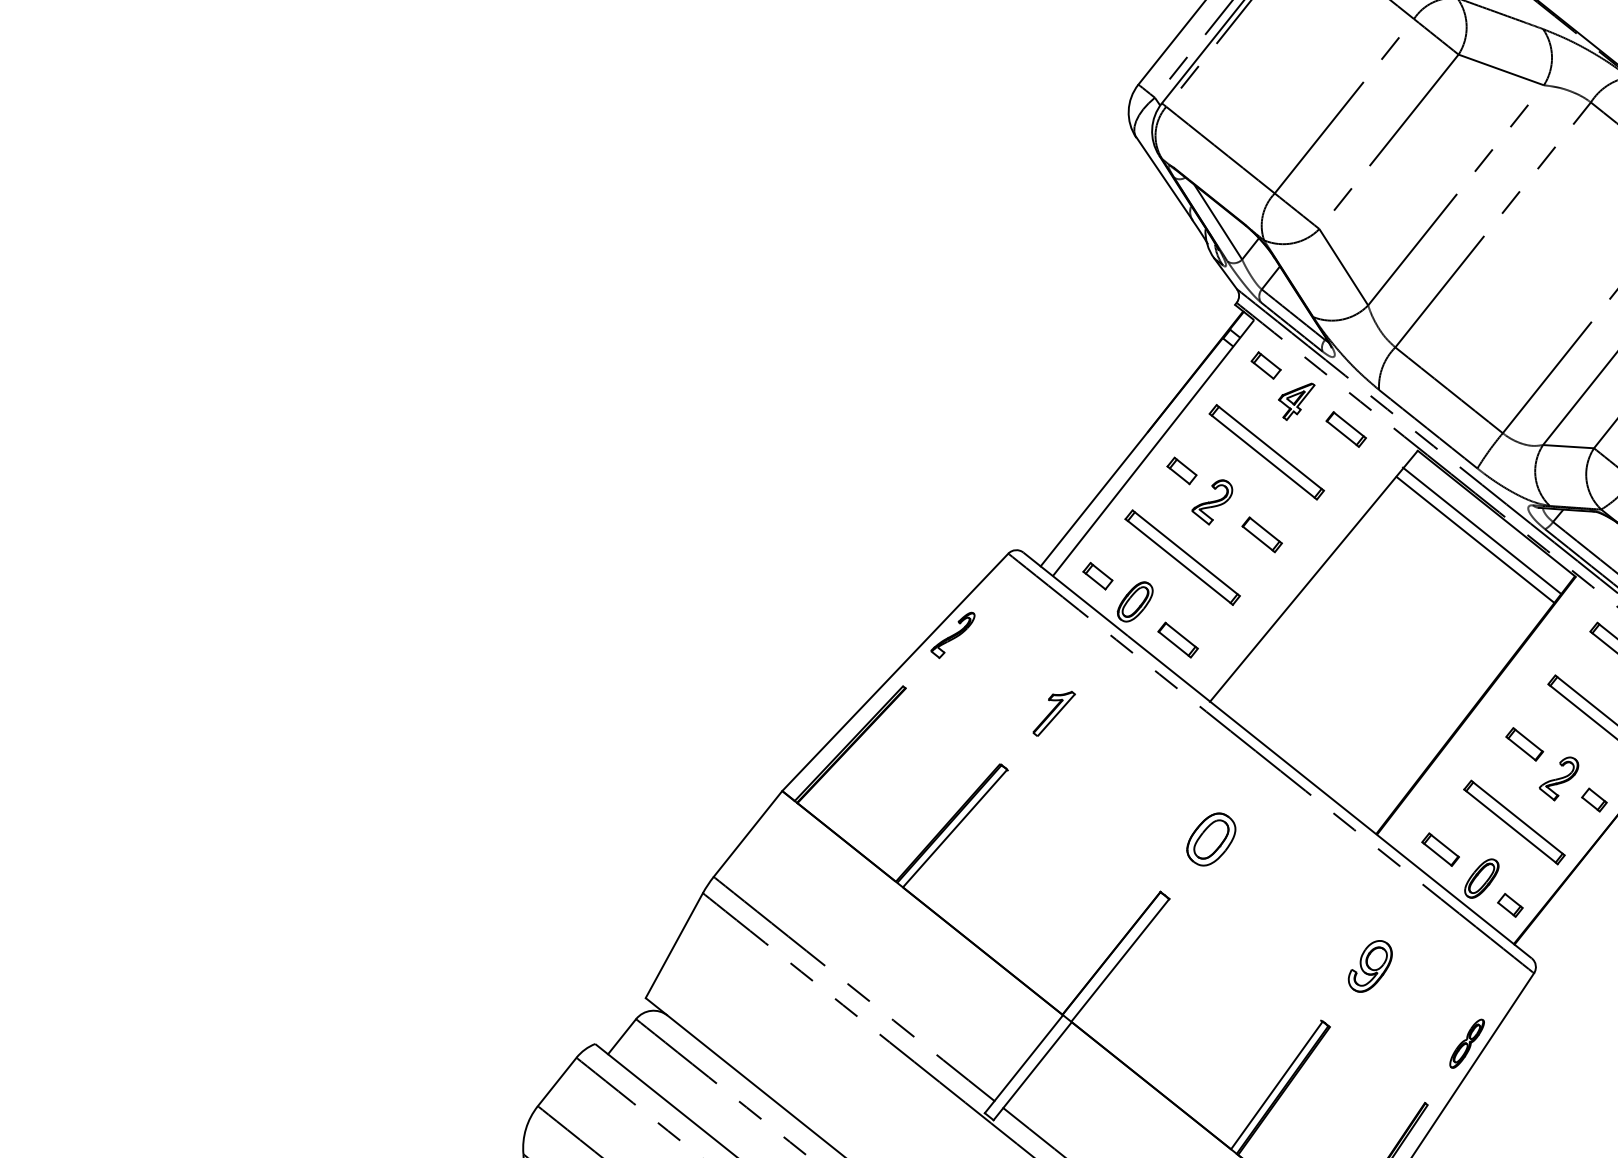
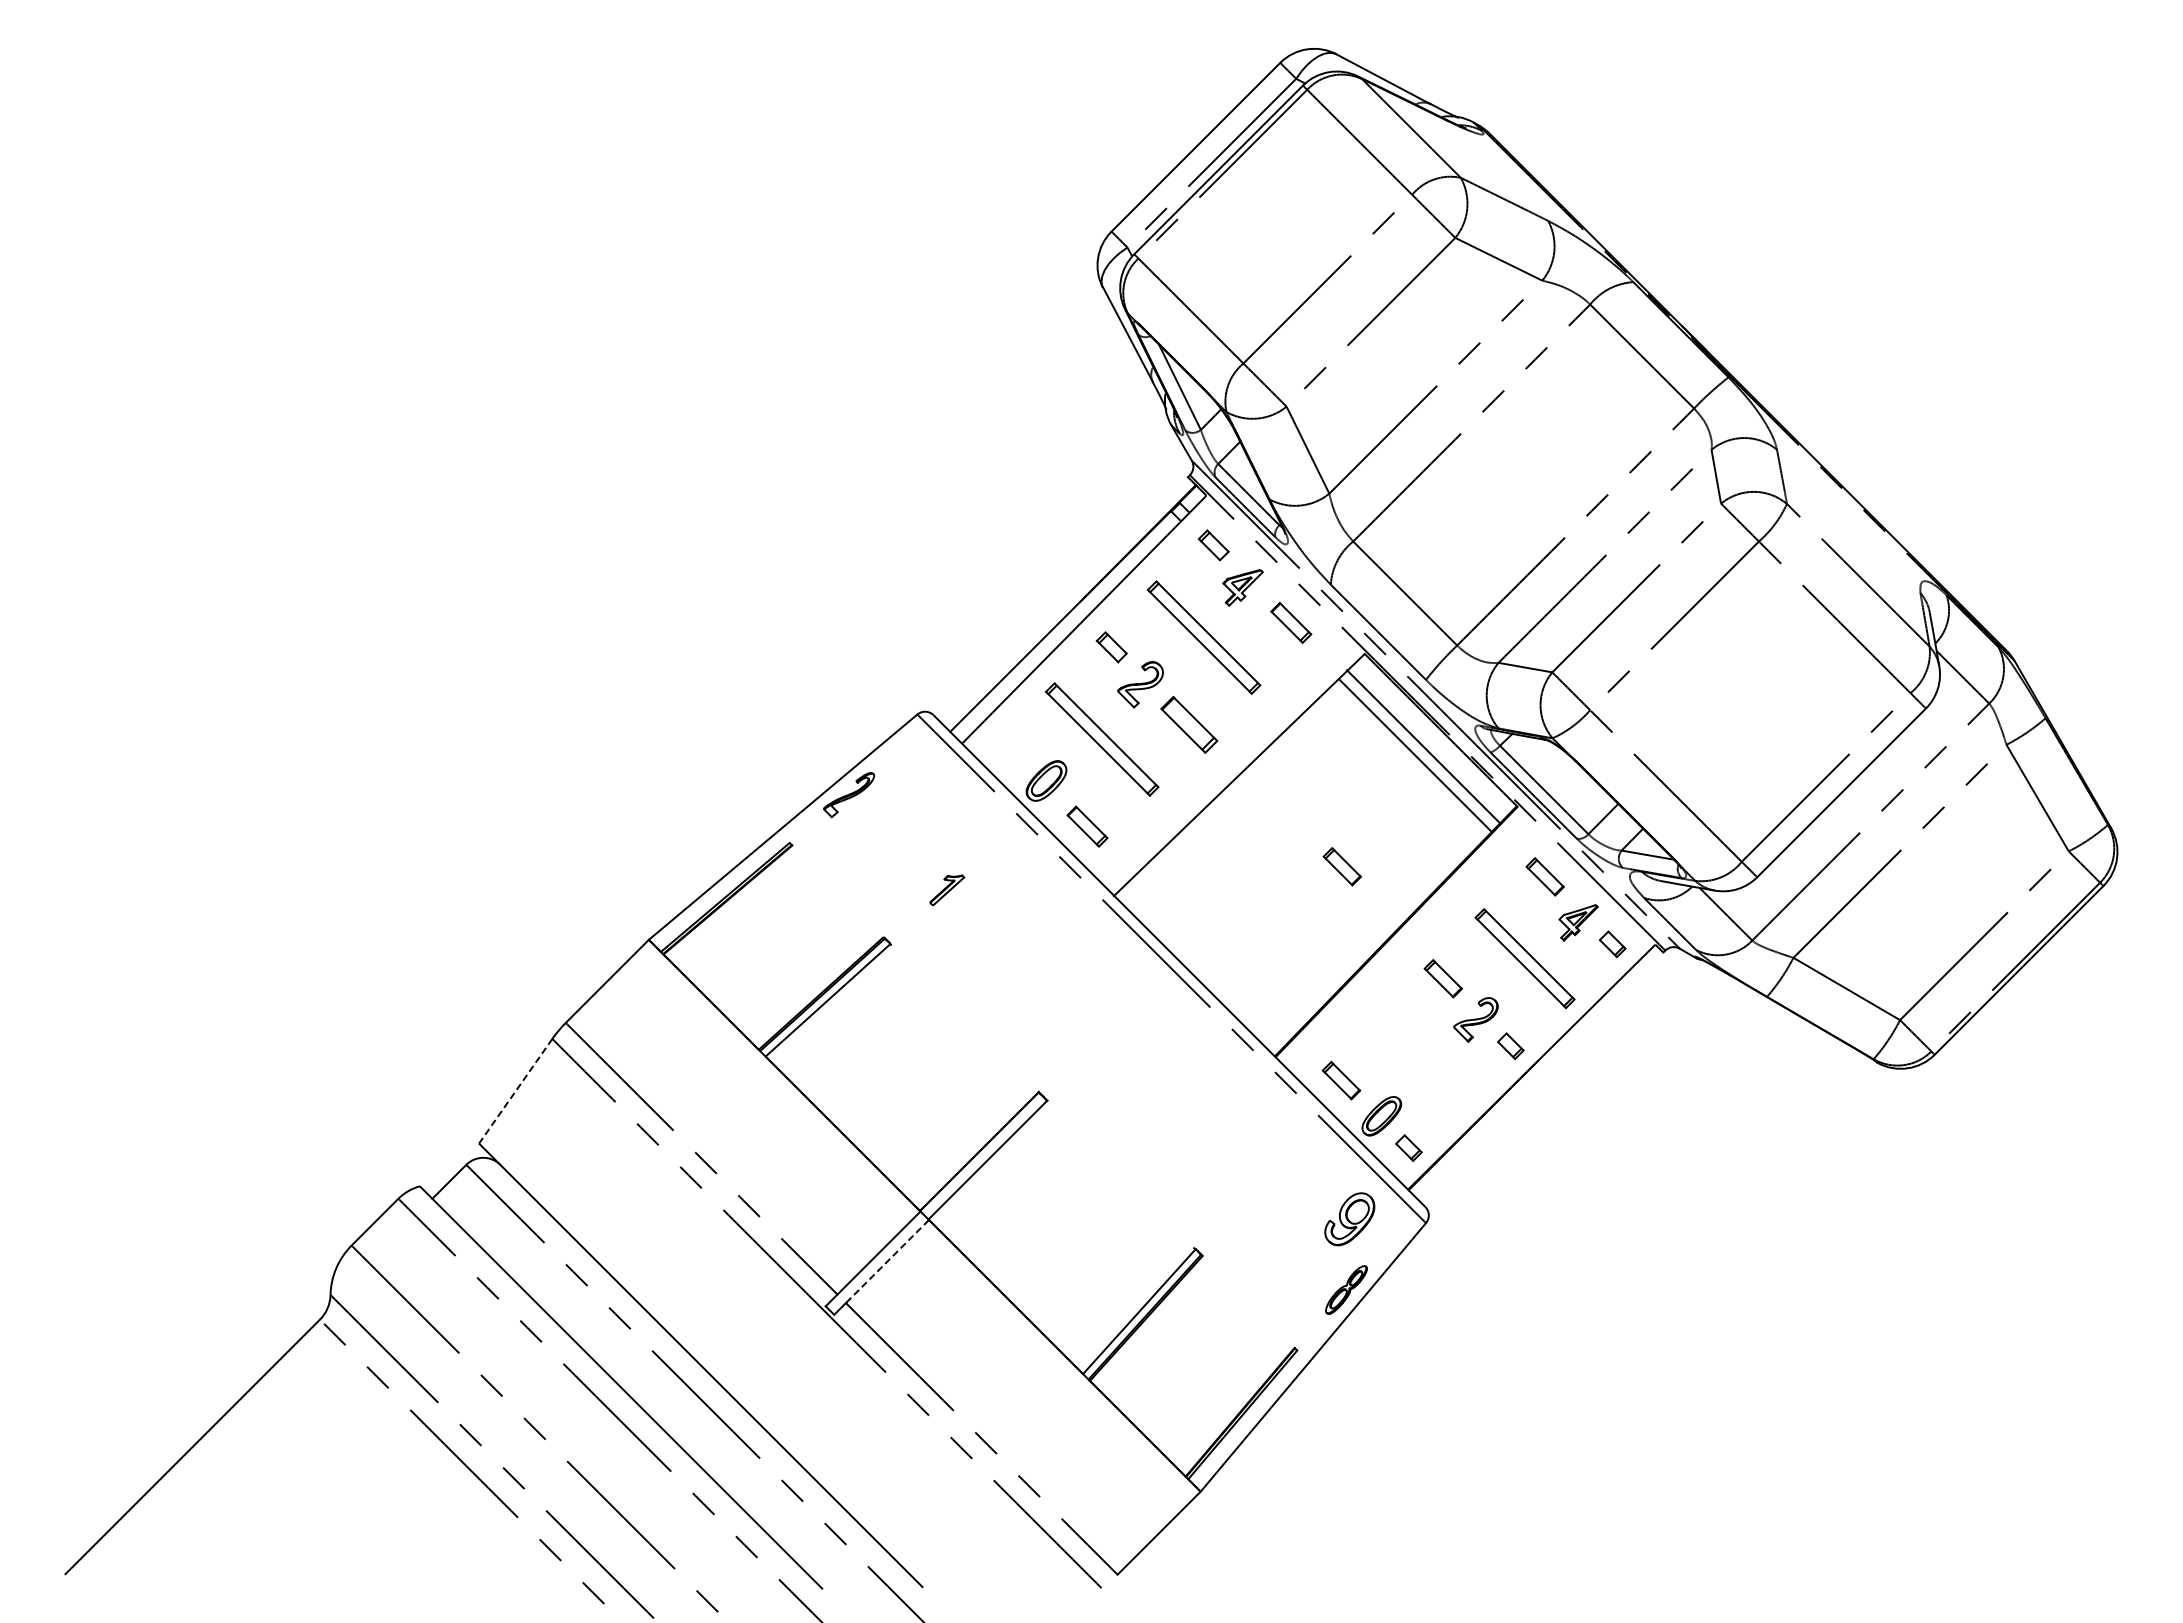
part: (1262, 534) -> (1189, 724), size x1.4
part: (1097, 576) -> (1009, 749), removed
part: (1418, 650) -> (1341, 866), added
part: (1054, 714) -> (947, 890), size x0.7
part: (1513, 822) -> (1422, 1060), removed
part: (1210, 839) -> (1098, 1042), removed
line: (674, 945) -> (515, 1091), solid -> dashed
part: (1370, 966) -> (1349, 1219), moved
line: (1037, 1065) -> (887, 1261), solid -> dashed

